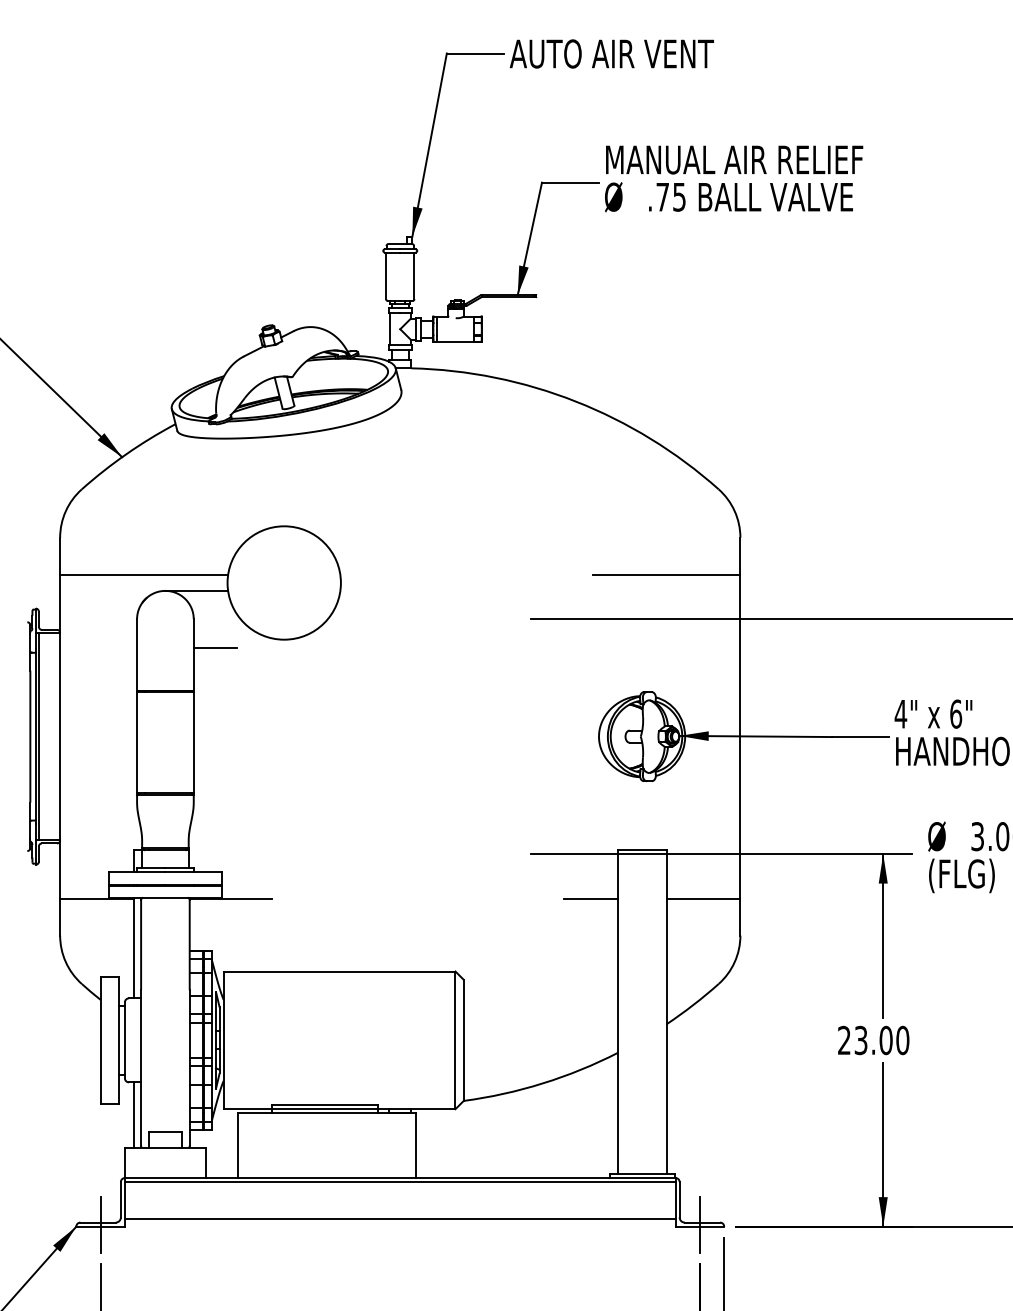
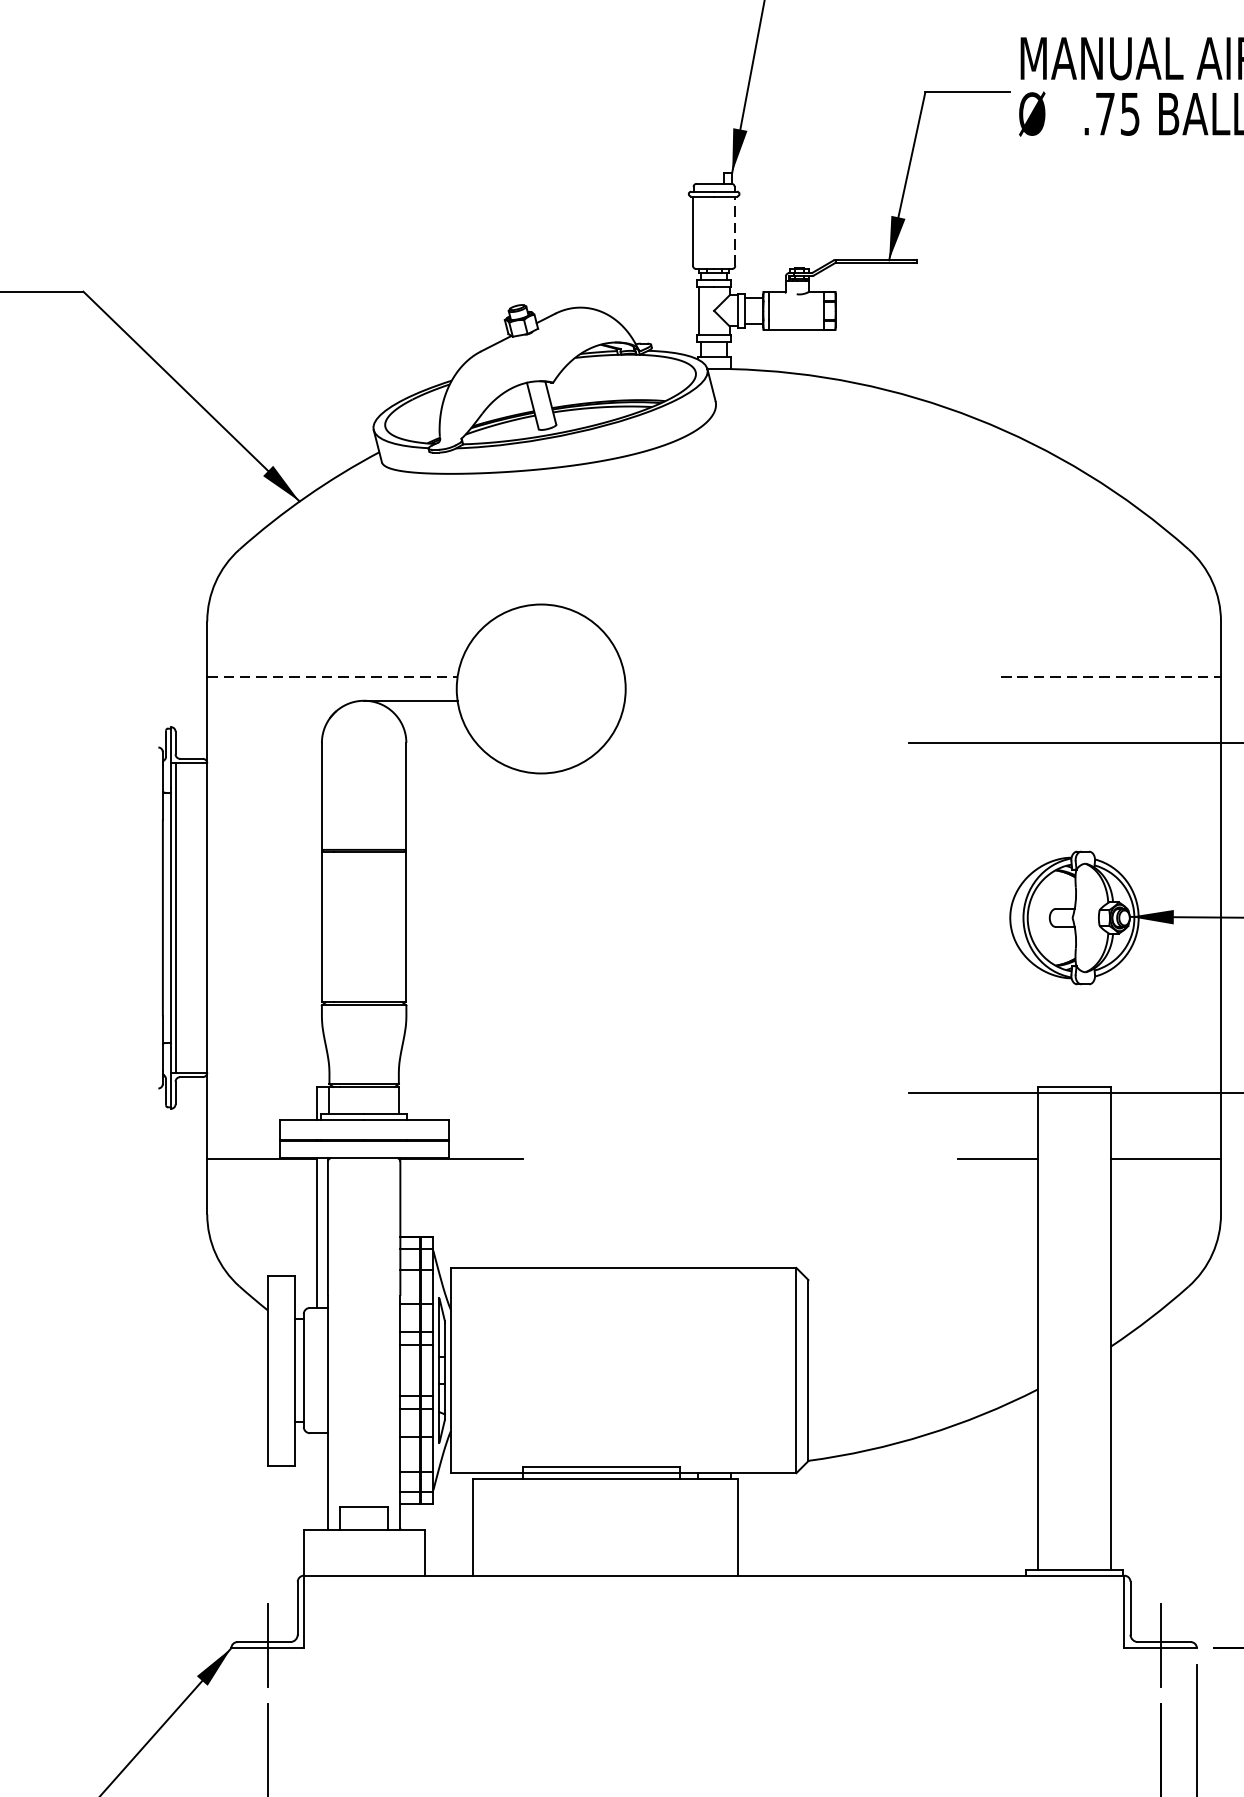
line: (414, 275) -> (735, 230), solid -> dashed
line: (144, 574) -> (332, 676), solid -> dashed
line: (666, 574) -> (1110, 676), solid -> dashed
line: (215, 647) -> (438, 785), removed
line: (134, 1114) -> (318, 1481), removed
line: (399, 1182) -> (712, 1582), removed
line: (399, 1218) -> (712, 1636), removed

